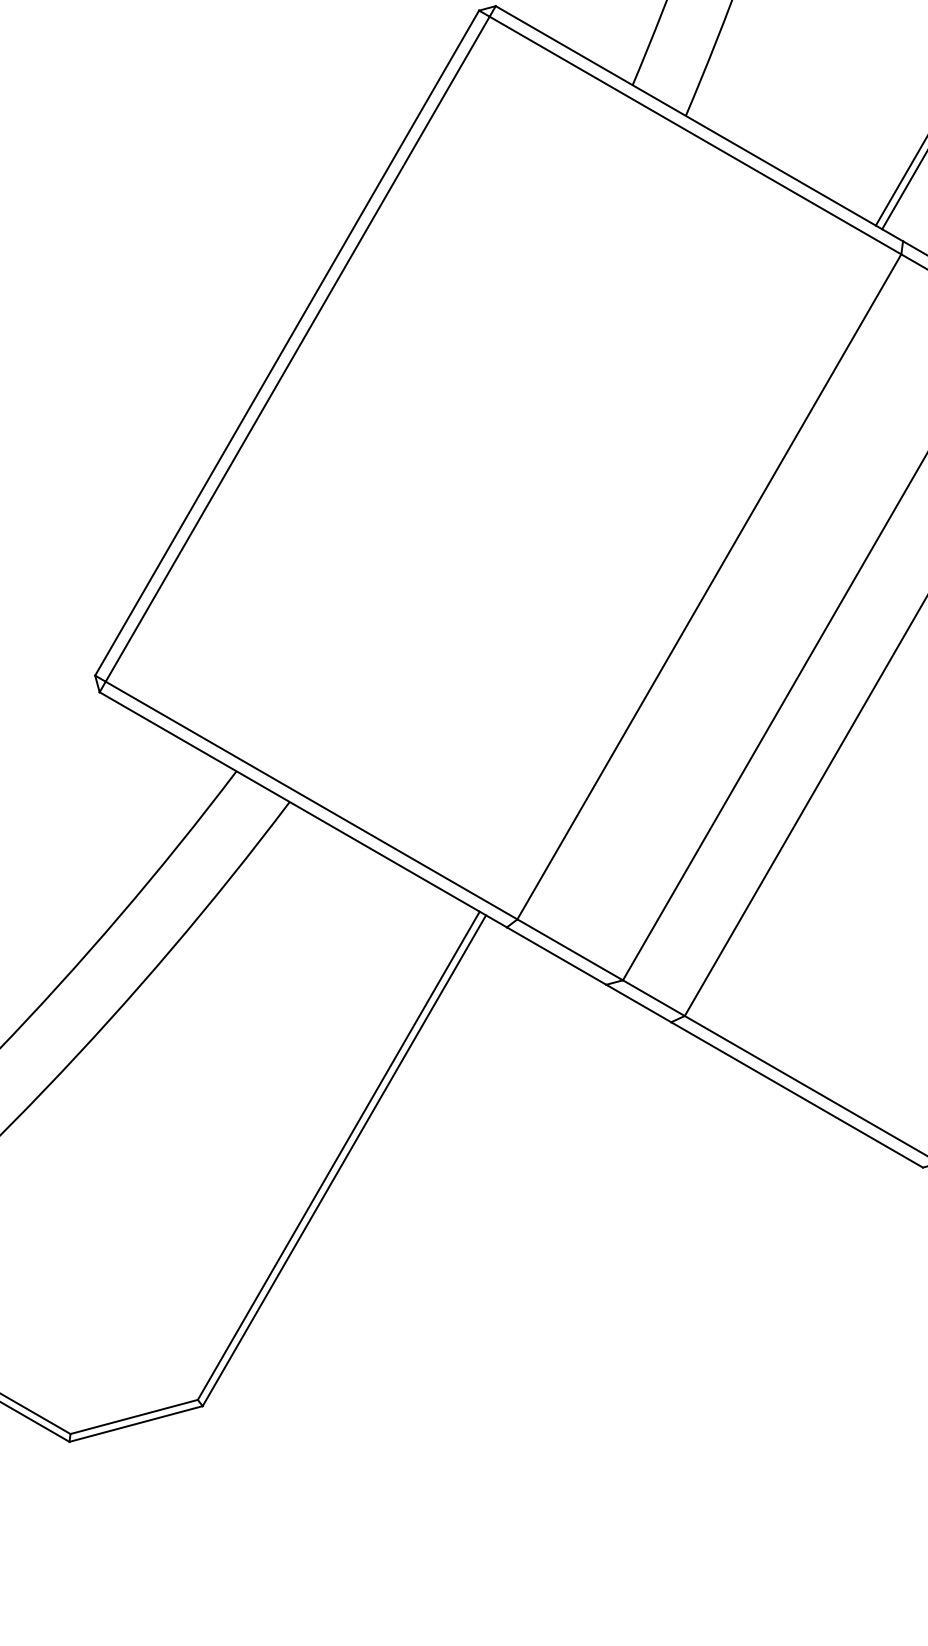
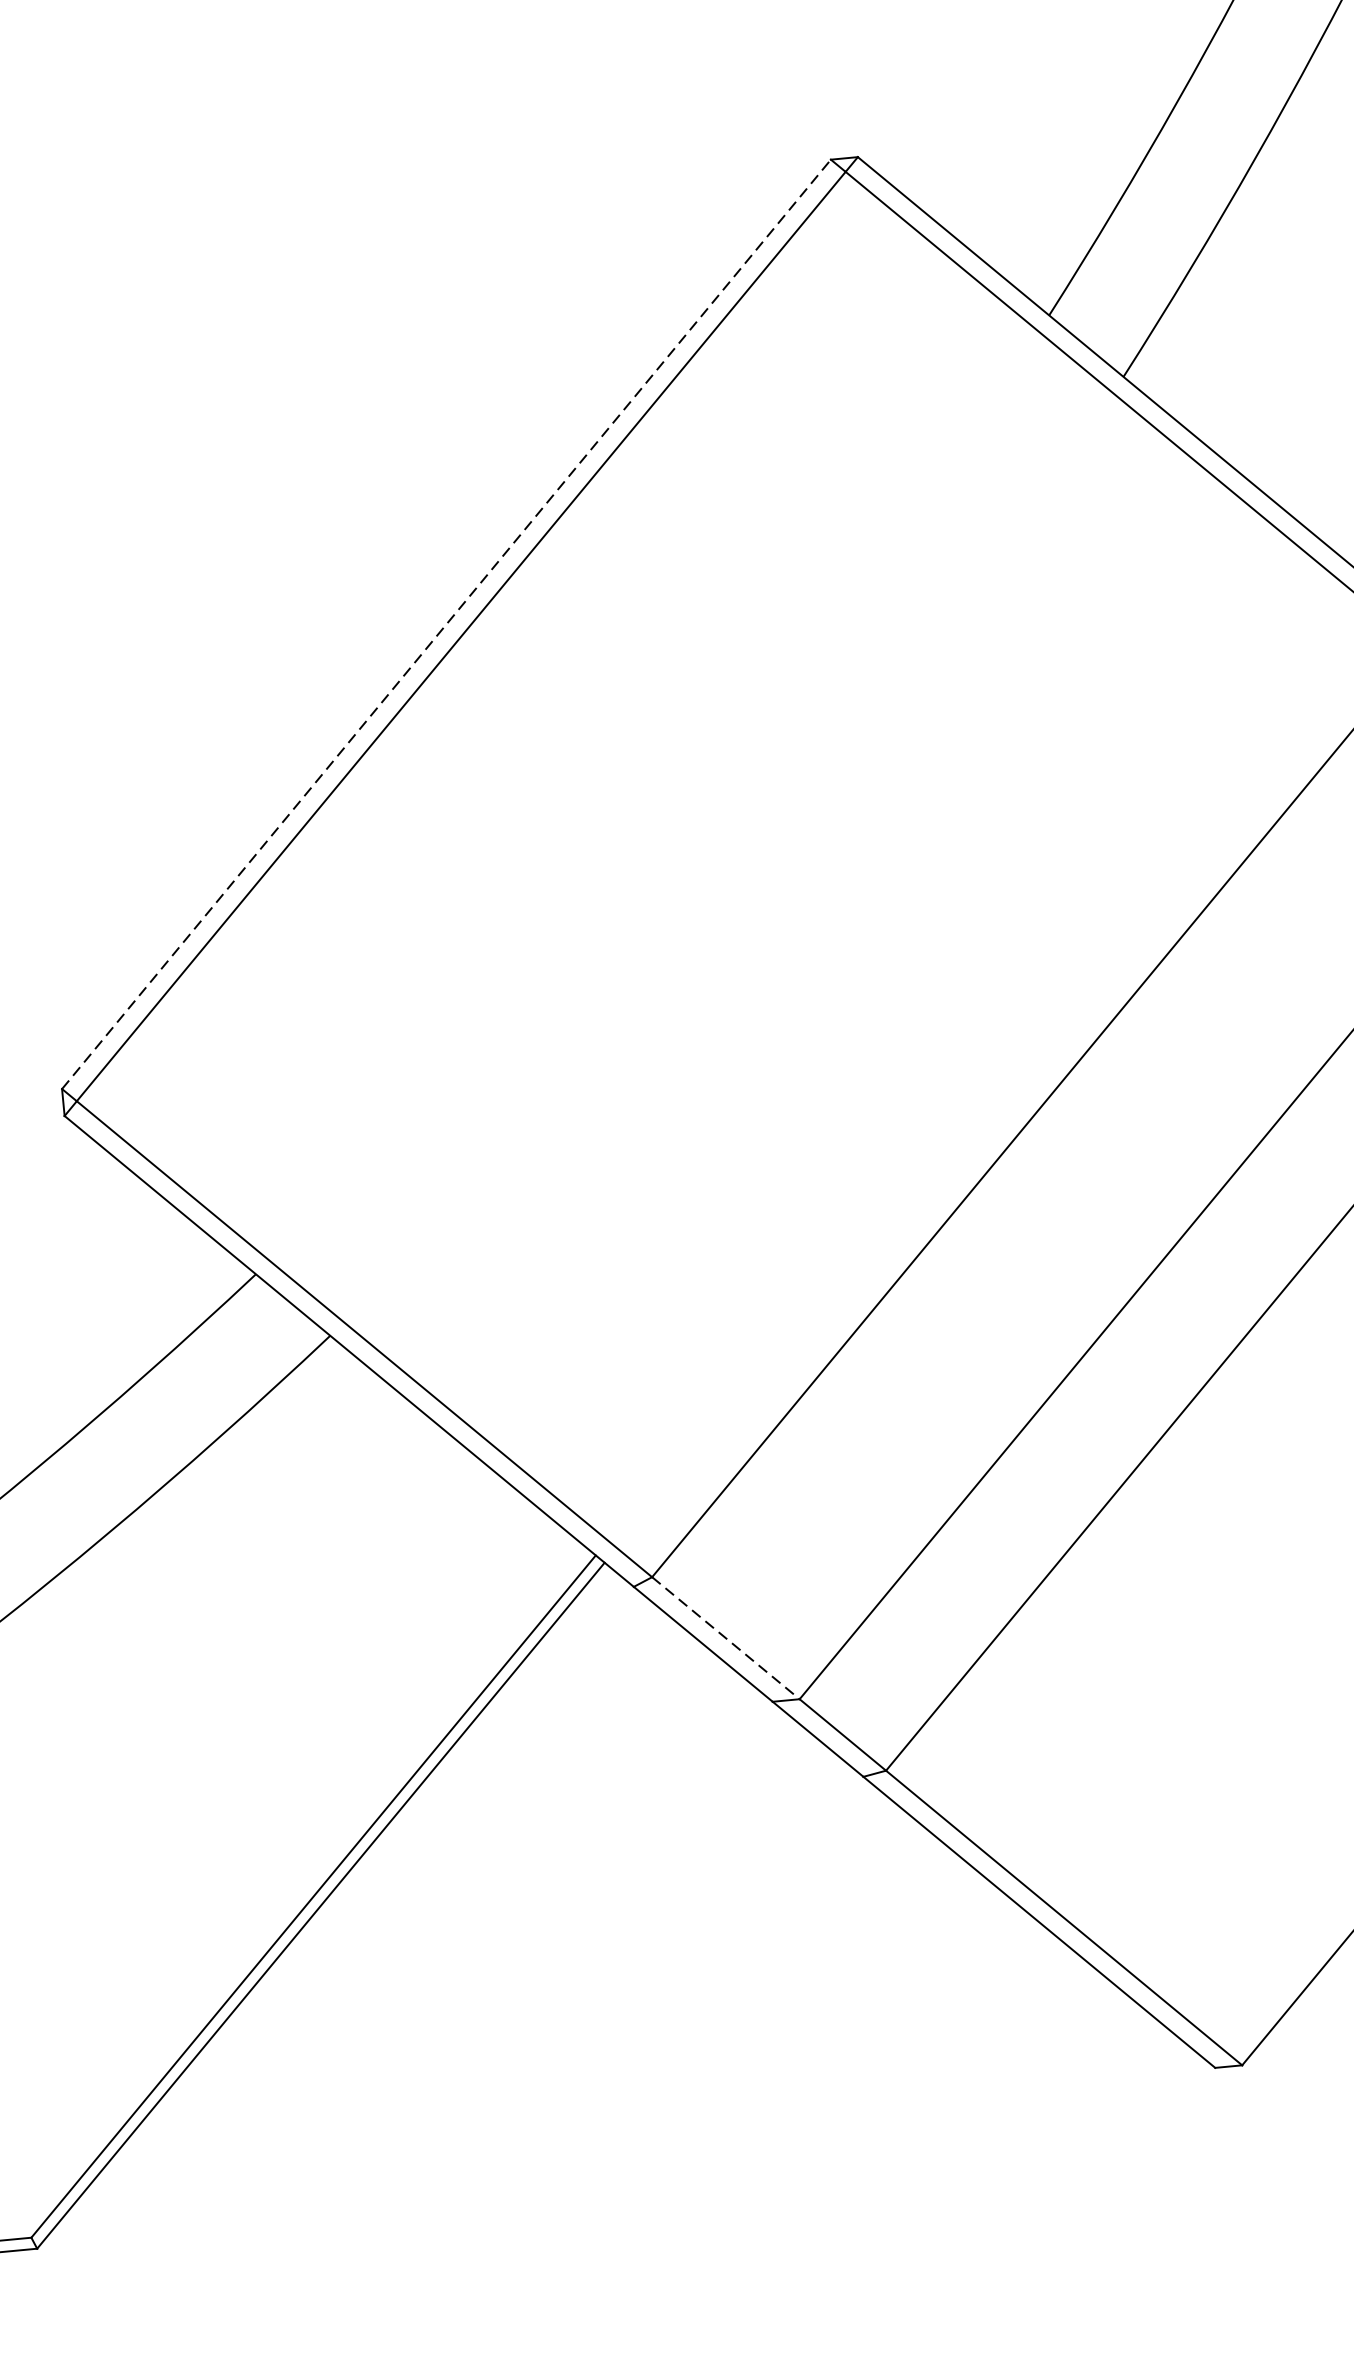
line: (287, 343) -> (446, 625), solid -> dashed
line: (570, 949) -> (726, 1637), solid -> dashed

